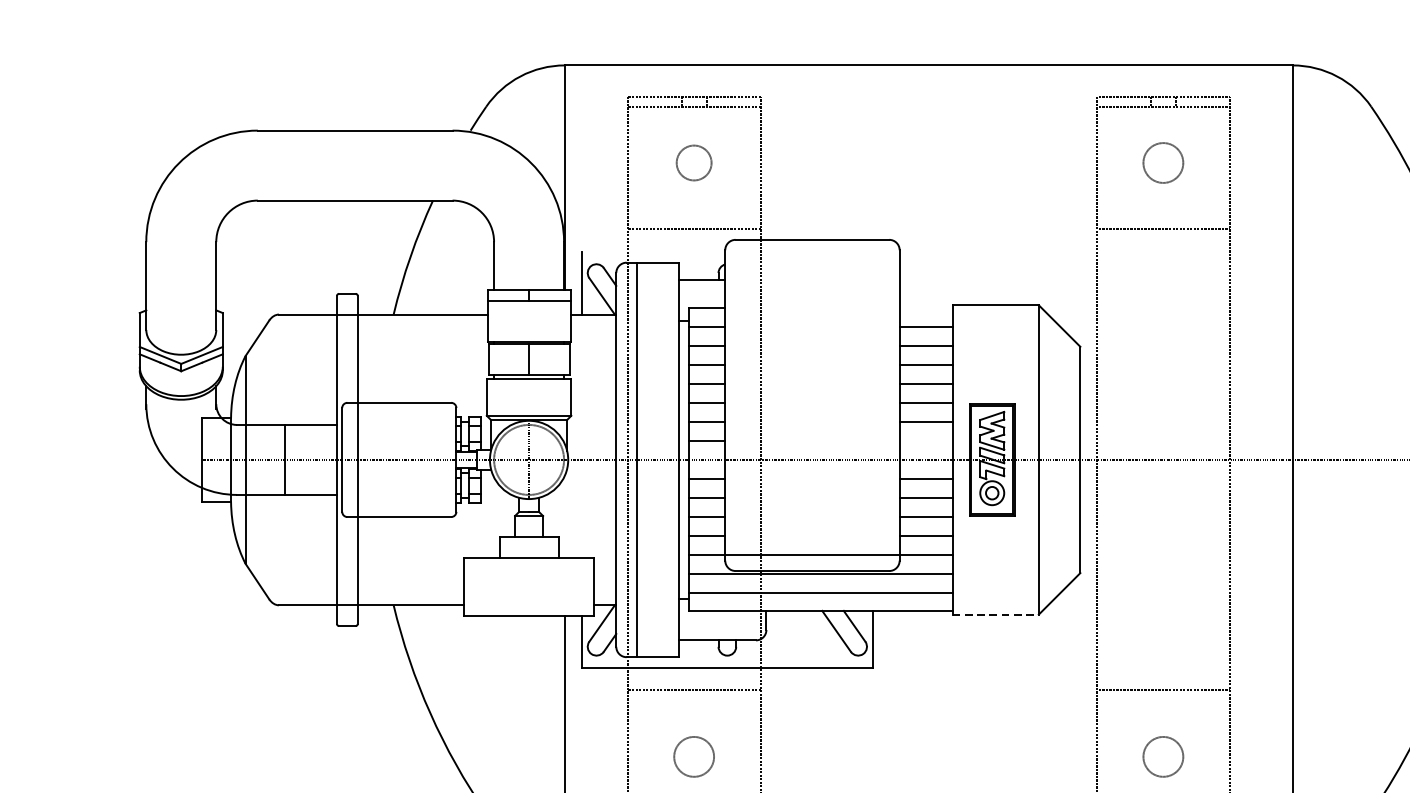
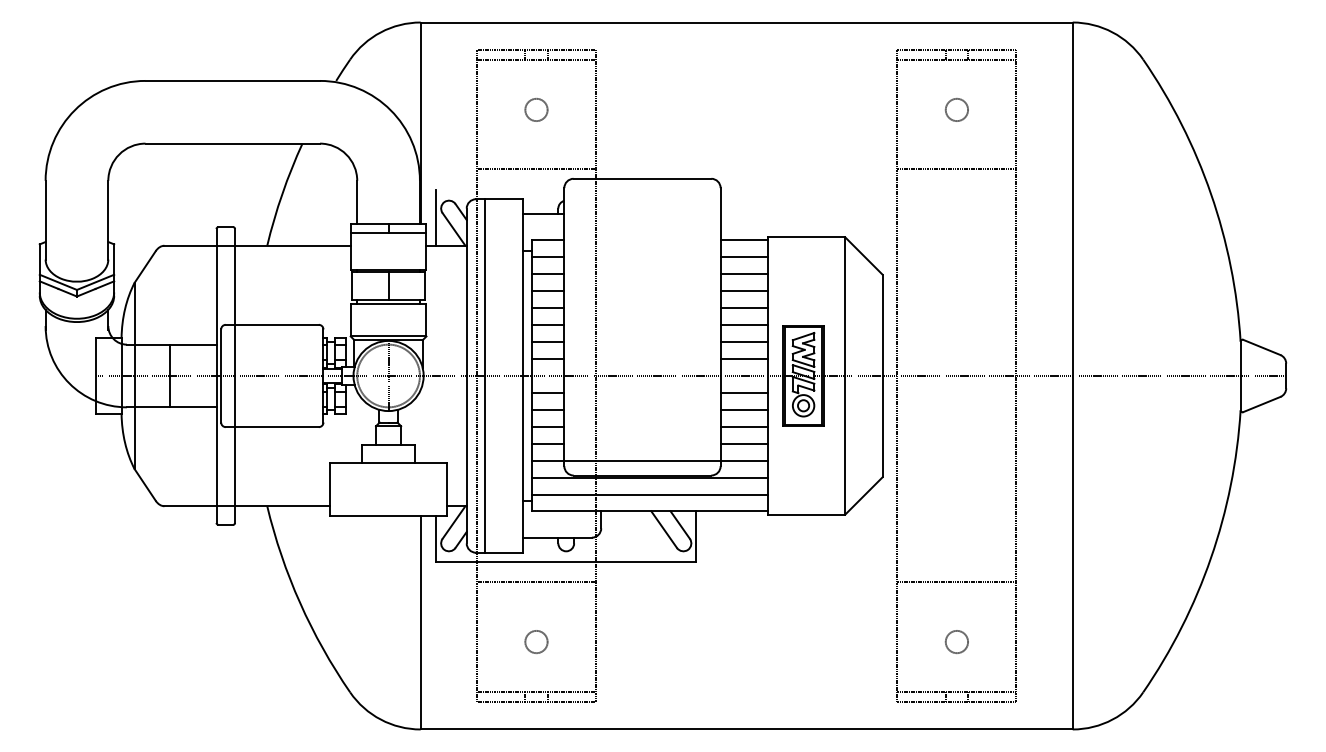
circle: (694, 162) -> (536, 109), size x0.71
circle: (1162, 162) -> (956, 109), size x0.62
line: (926, 307) -> (744, 239), added
line: (926, 440) -> (744, 358), added
line: (995, 614) -> (806, 514), dashed -> solid
circle: (694, 756) -> (536, 641), size x0.62
circle: (1162, 756) -> (956, 641), size x0.62

